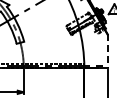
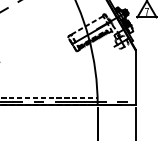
line: (107, 50) -> (135, 76), dashed -> solid

